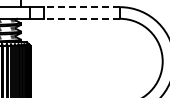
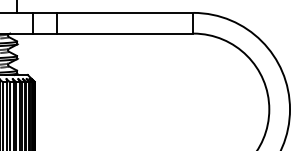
line: (81, 7) -> (124, 13), dashed -> solid
line: (81, 18) -> (124, 33), dashed -> solid

